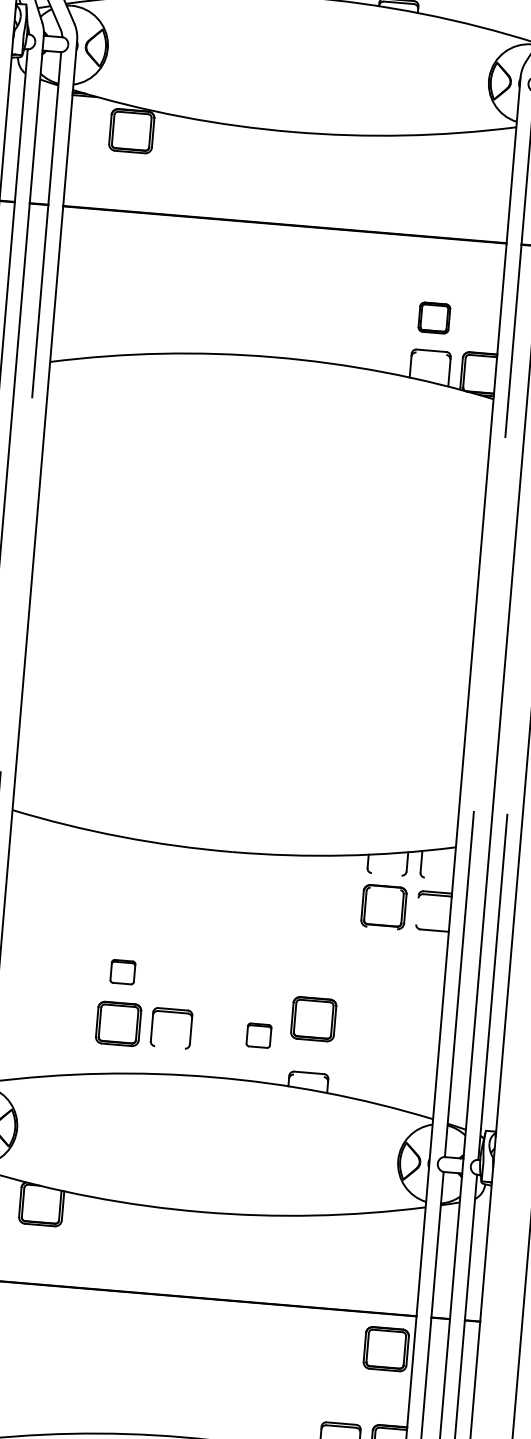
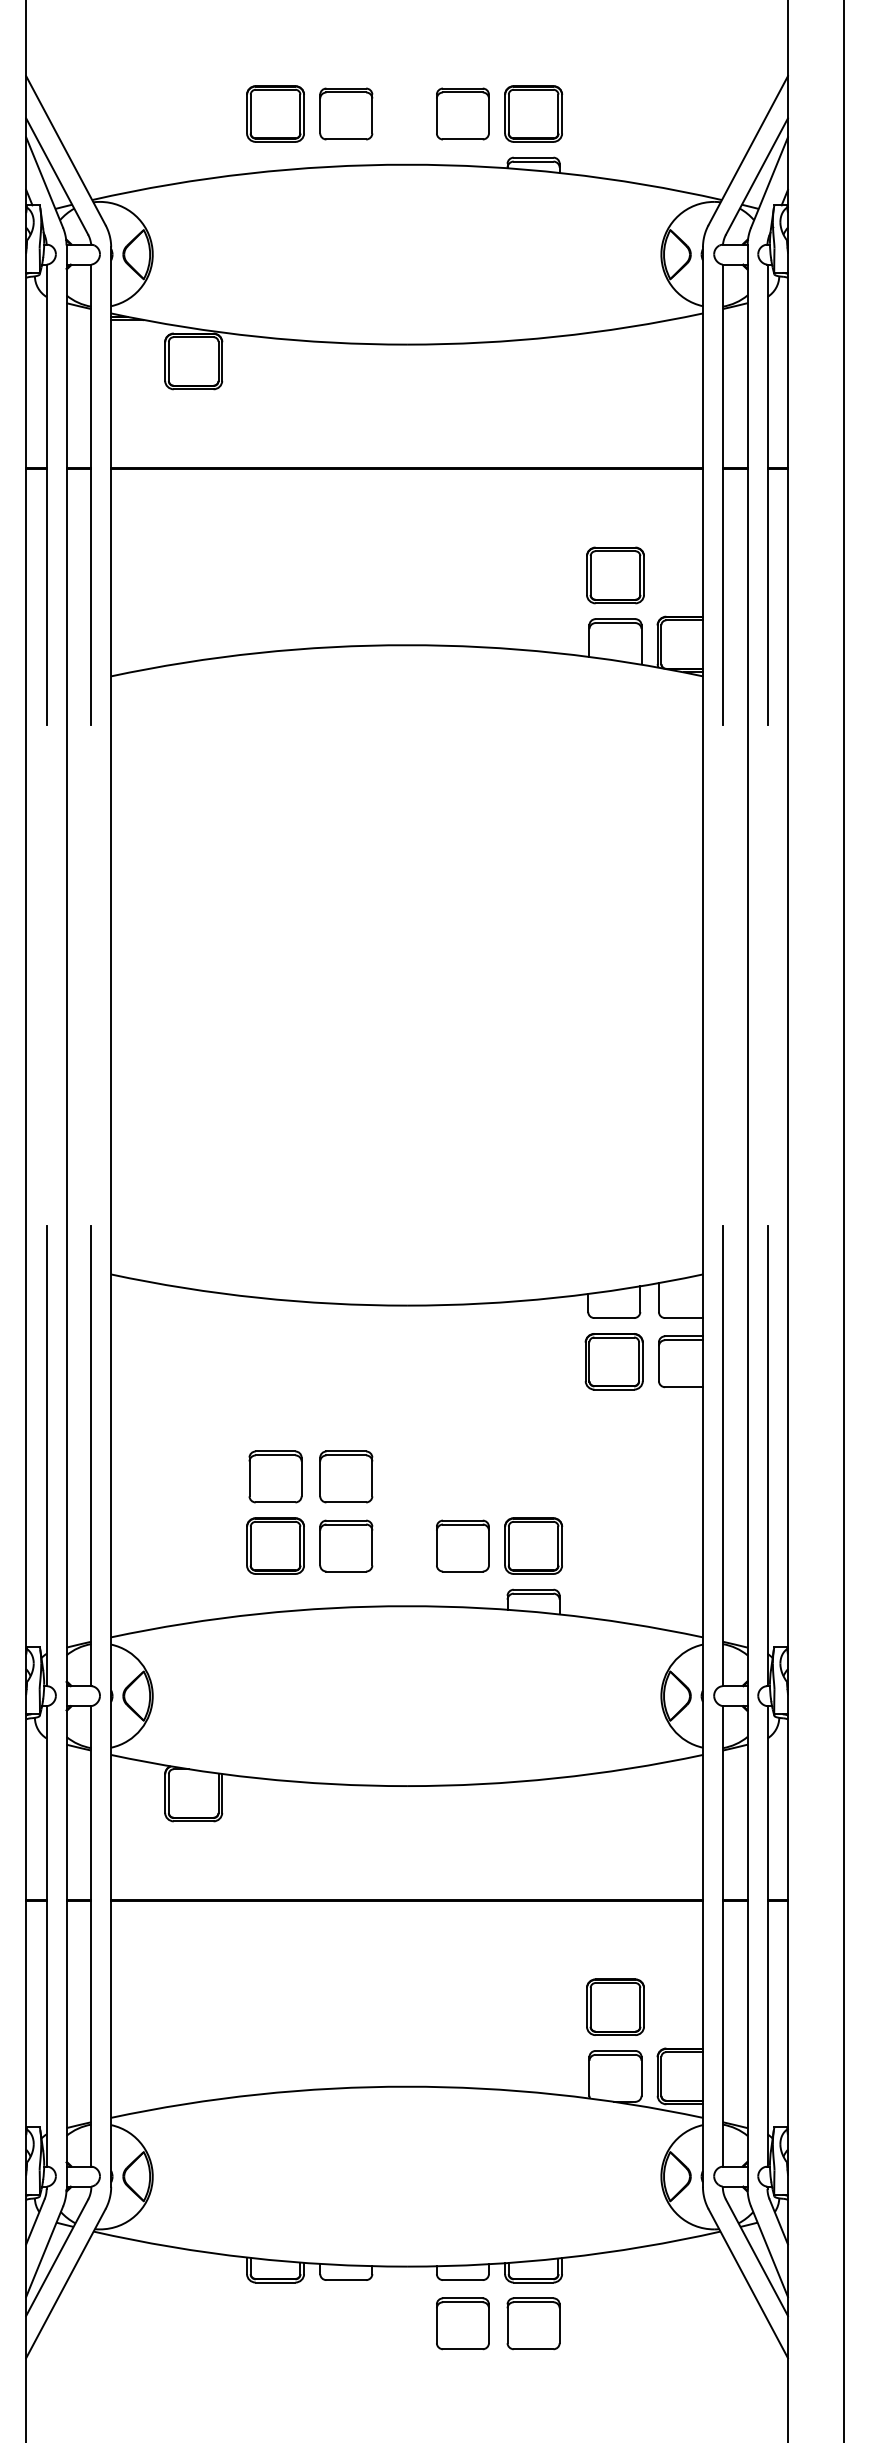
part: (434, 318) -> (615, 575), size x1.43
line: (431, 354) -> (615, 623), added
line: (386, 874) -> (614, 1318), added
line: (438, 879) -> (683, 1318), added
line: (385, 888) -> (614, 1337), added
line: (417, 909) -> (658, 1361), added
line: (382, 927) -> (614, 1389), added
part: (122, 971) -> (275, 1476), size x1.67
part: (176, 976) -> (346, 1476), added
part: (313, 1018) -> (533, 1545), moved
part: (258, 1035) -> (462, 1545), size x1.67
line: (170, 1047) -> (346, 1571), added
line: (308, 1075) -> (533, 1593), added
part: (386, 1348) -> (615, 2006), moved

